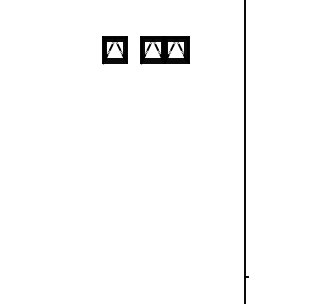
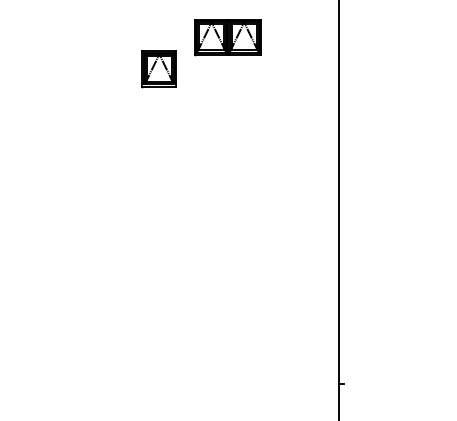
part: (164, 50) -> (227, 37), moved

